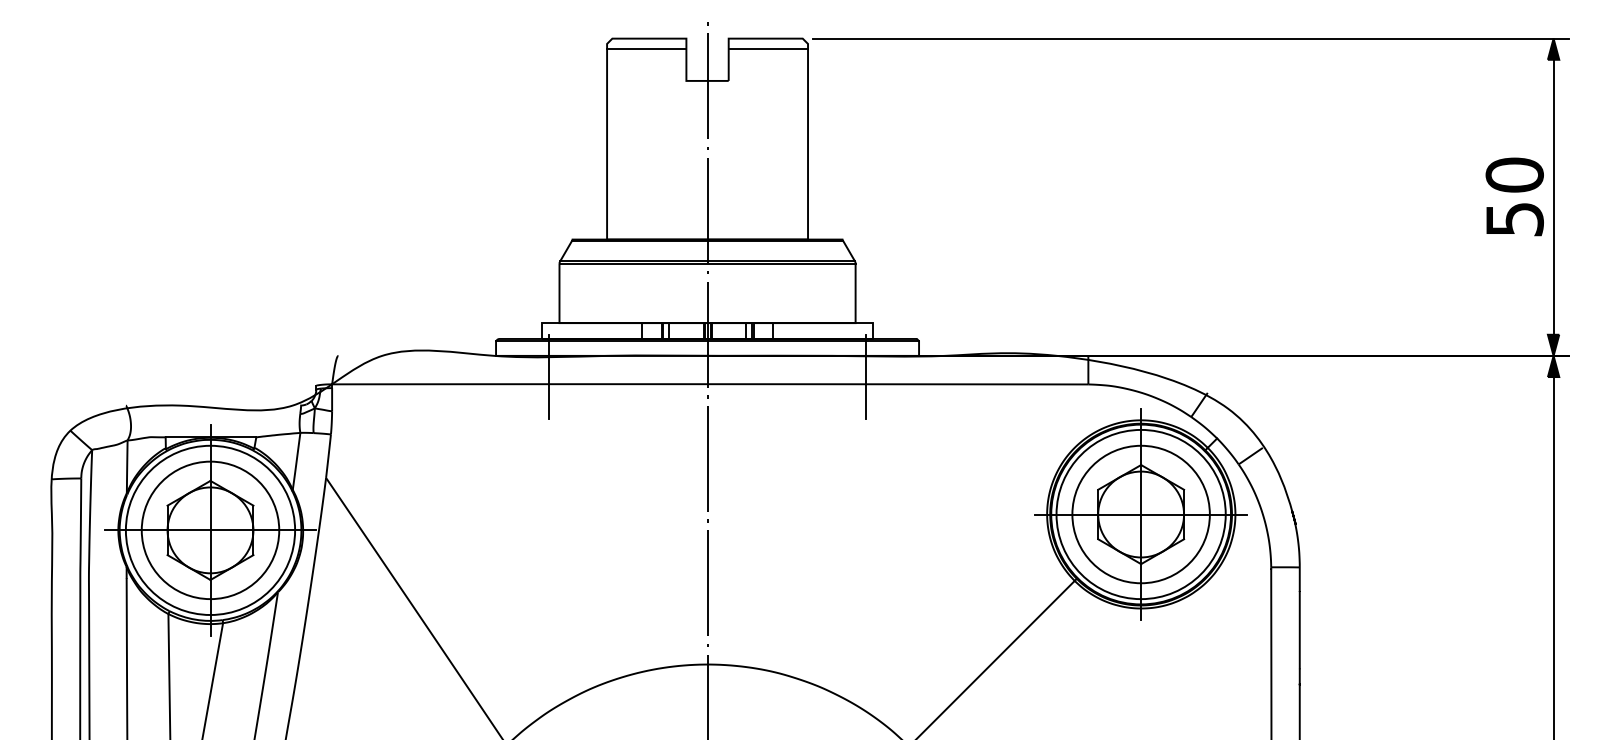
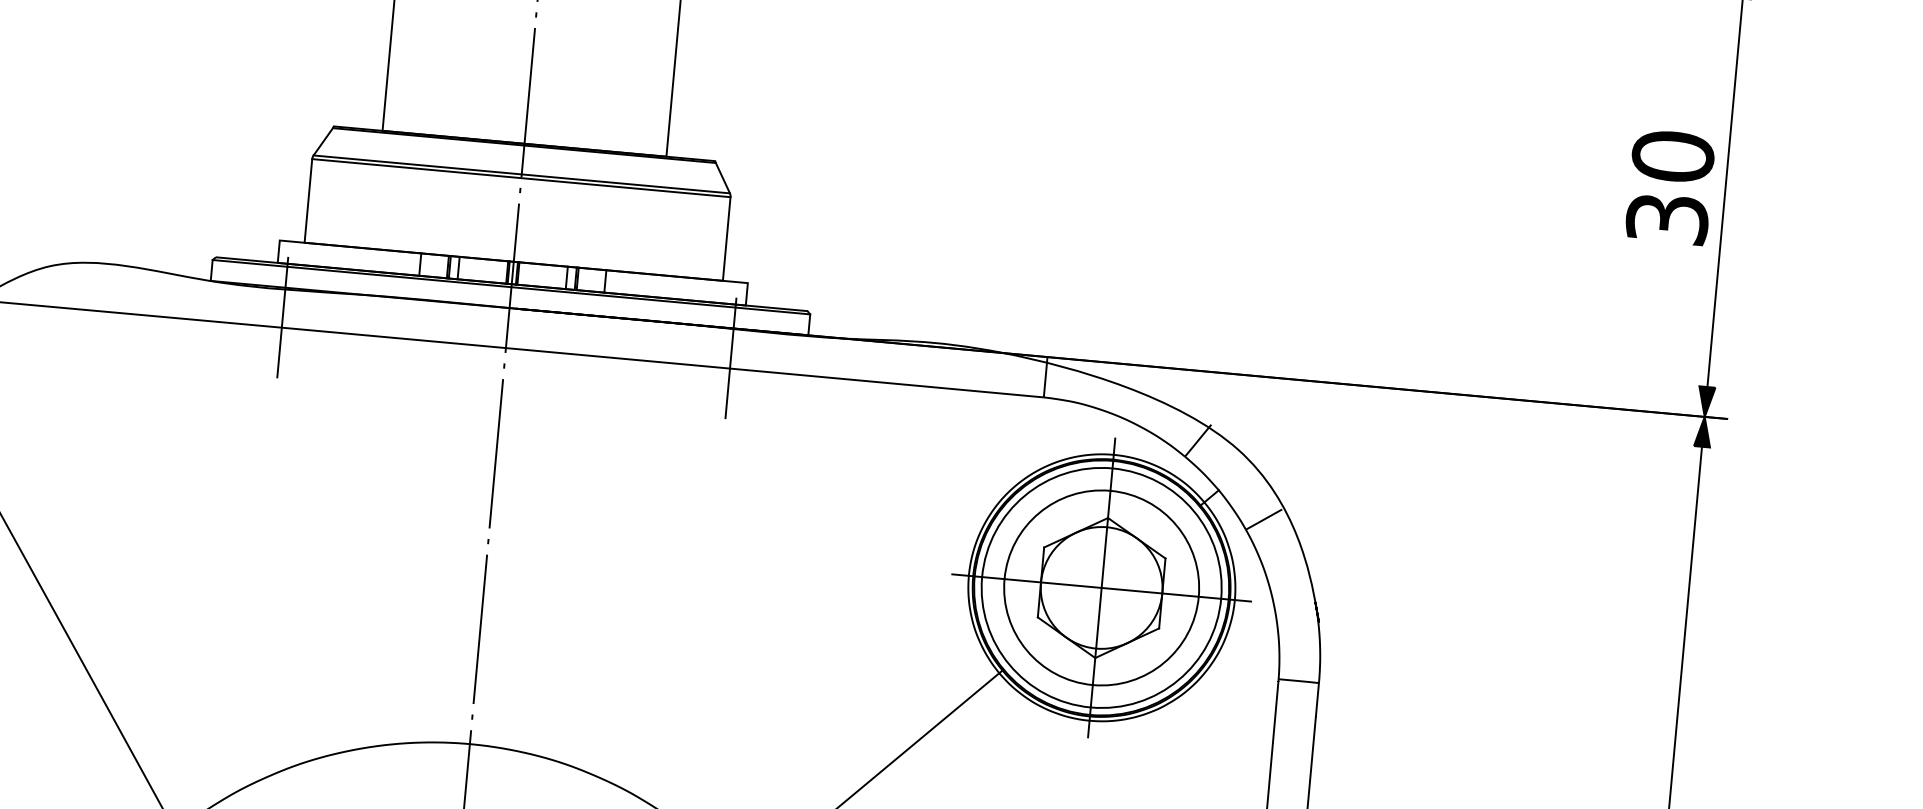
text: (1514, 218) -> (1667, 217), 50 -> 30

